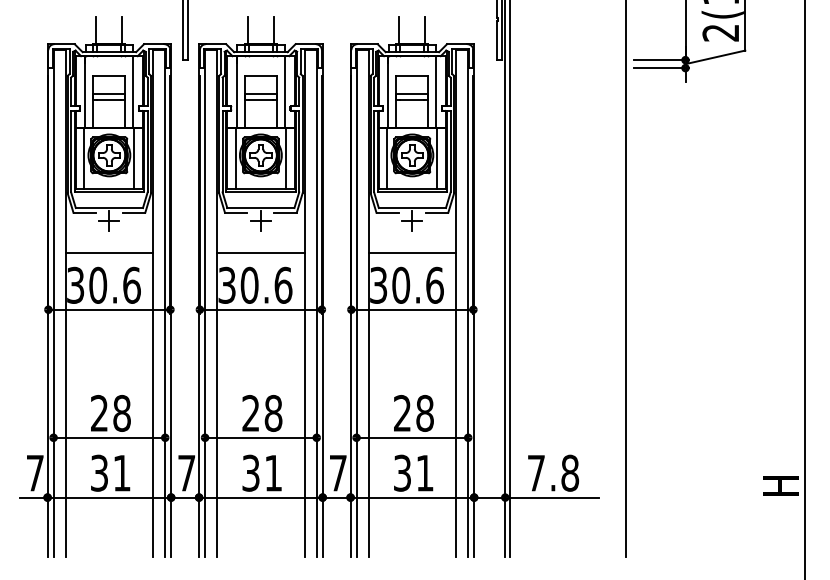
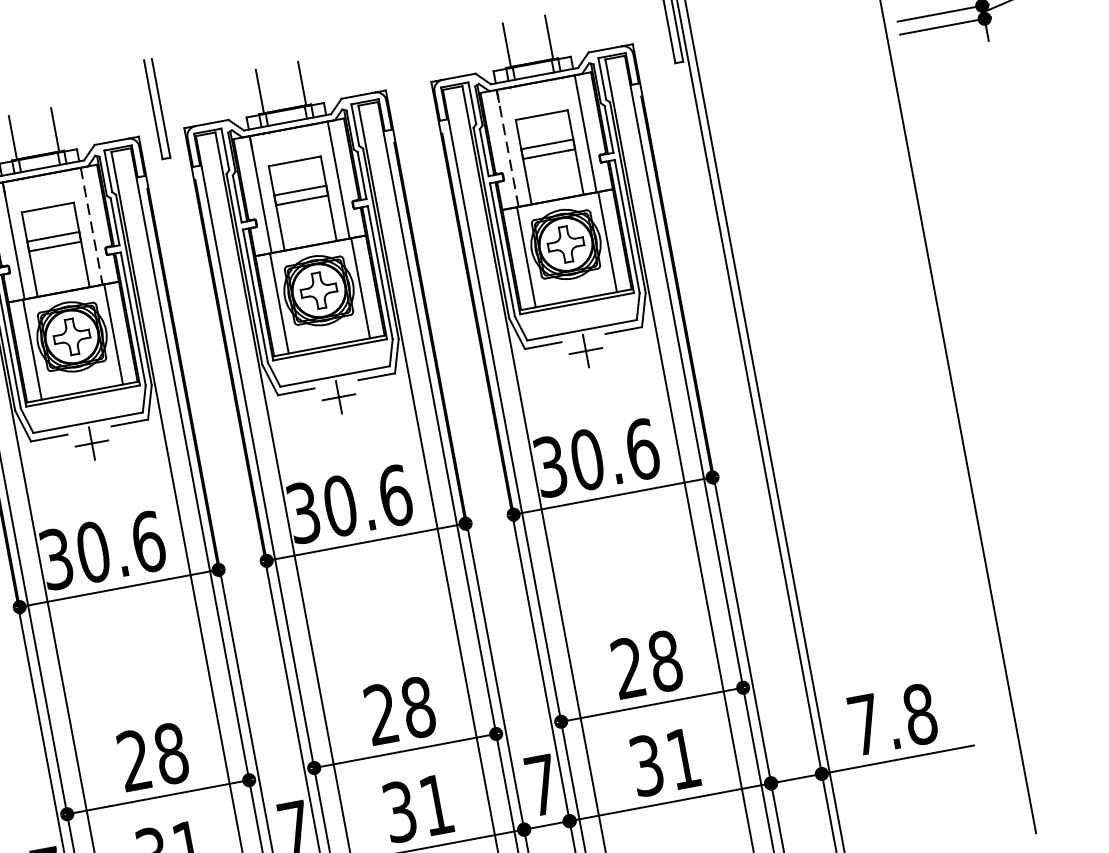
line: (133, 92) -> (92, 226), solid -> dashed
line: (388, 92) -> (507, 149), solid -> dashed
line: (109, 253) -> (102, 496), removed
line: (260, 253) -> (348, 450), removed
line: (412, 253) -> (596, 404), removed

